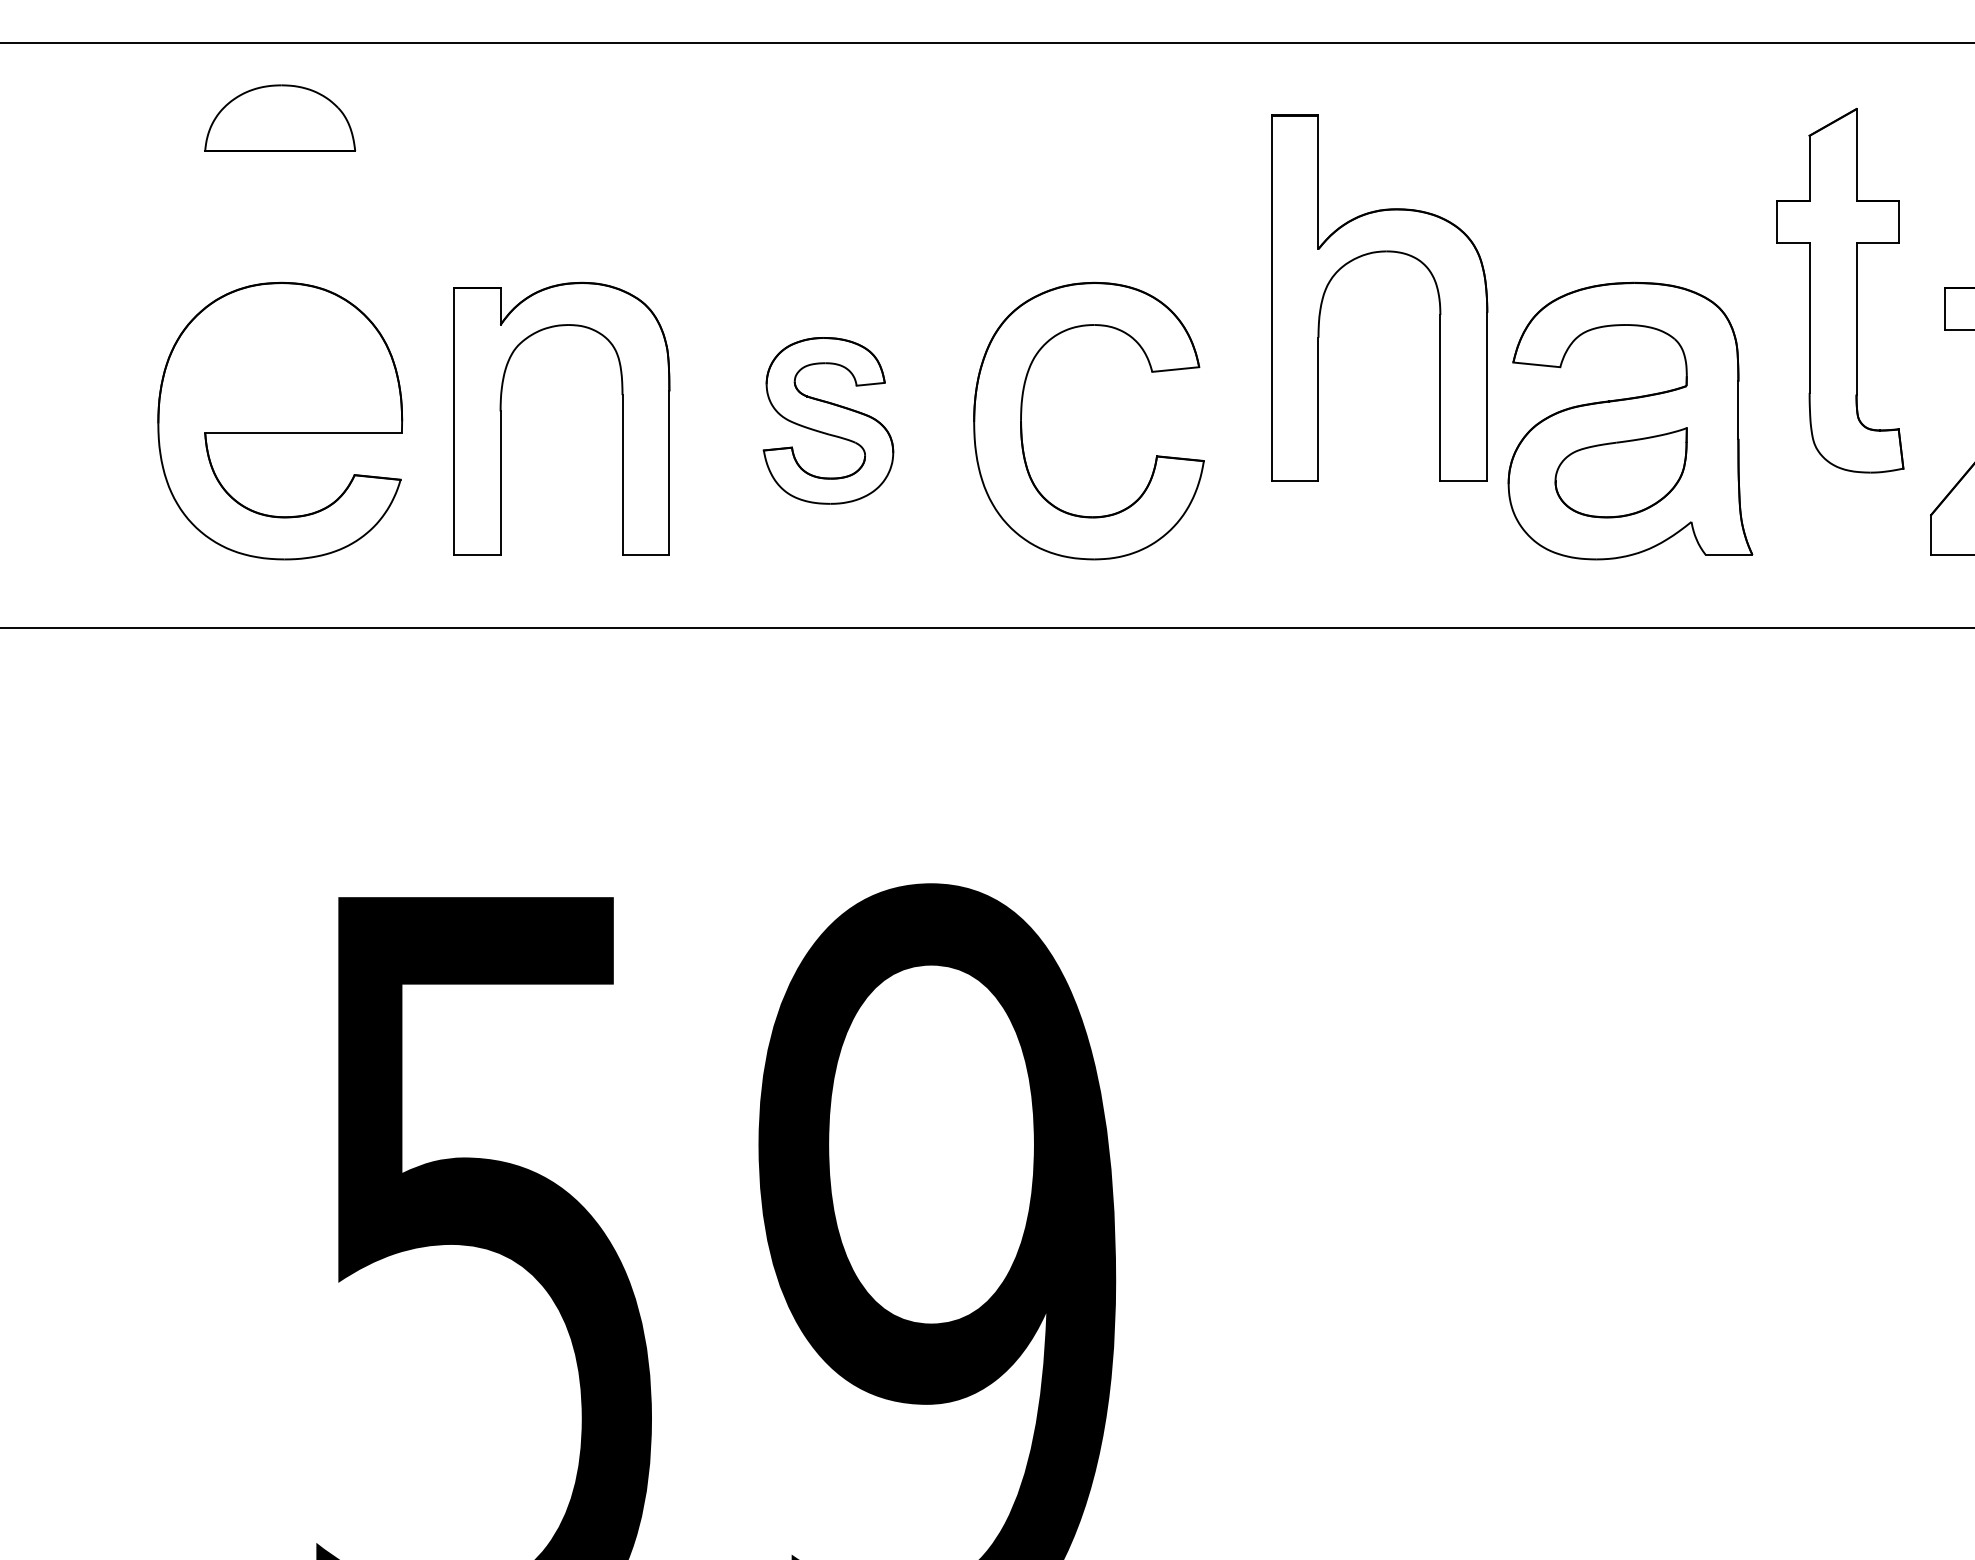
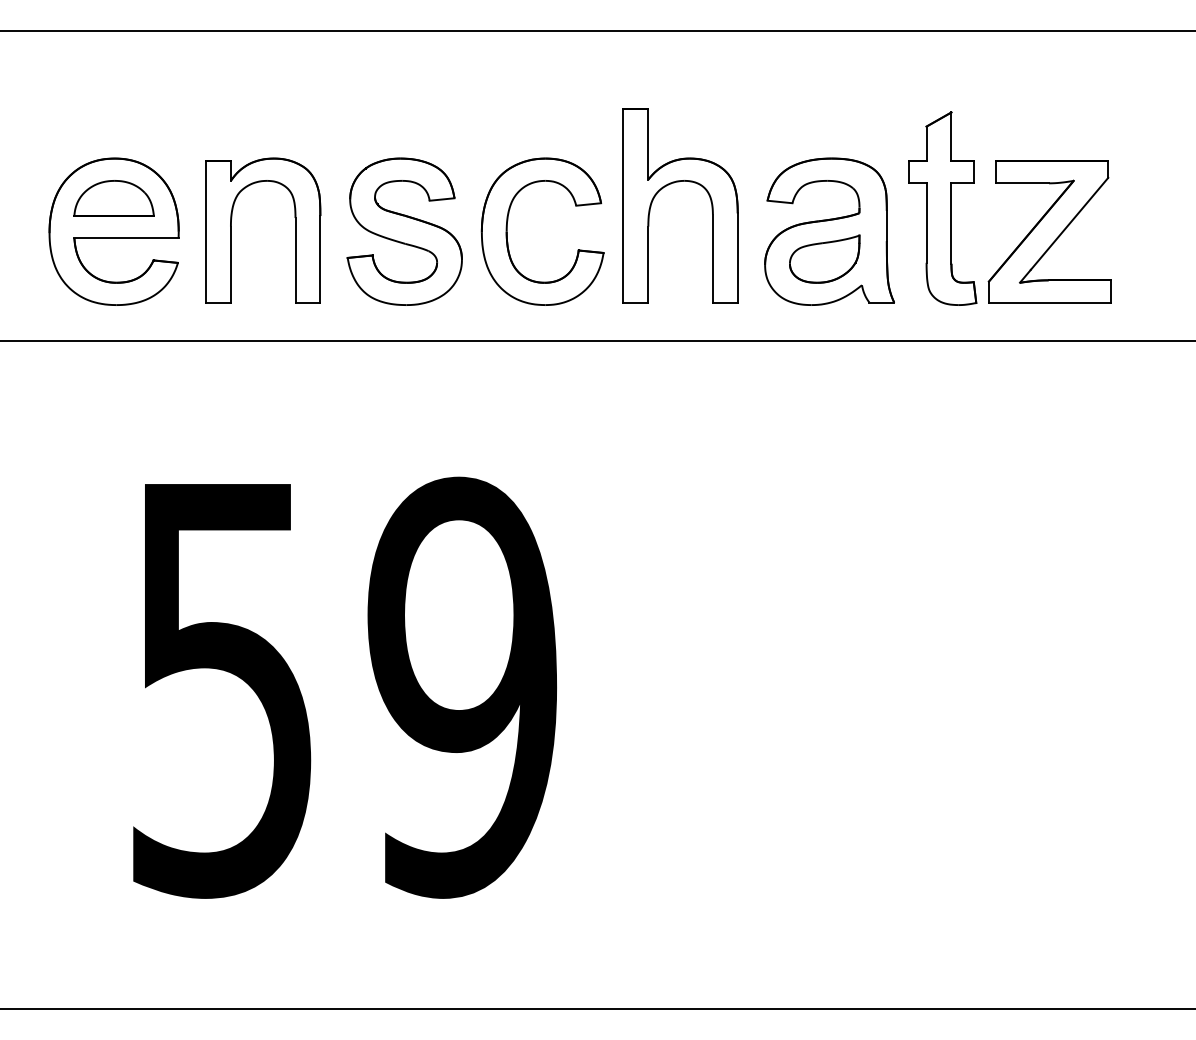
part: (279, 118) -> (113, 198), moved
part: (1367, 256) -> (674, 183), moved
part: (1839, 290) -> (942, 208), moved
part: (828, 420) -> (404, 231), size x1.67

